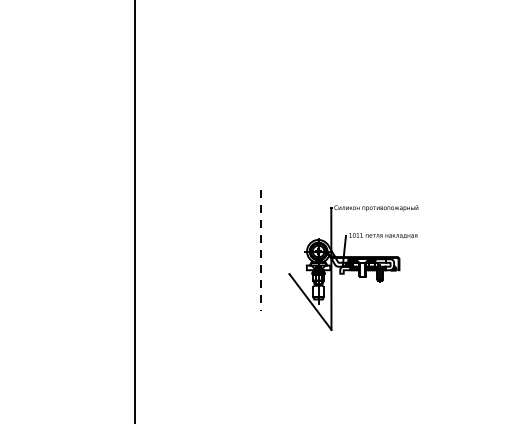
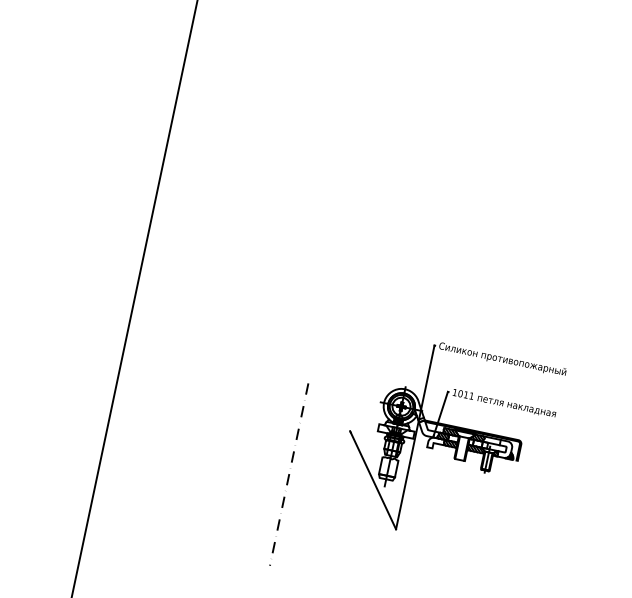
line: (260, 250) -> (289, 474), moved

